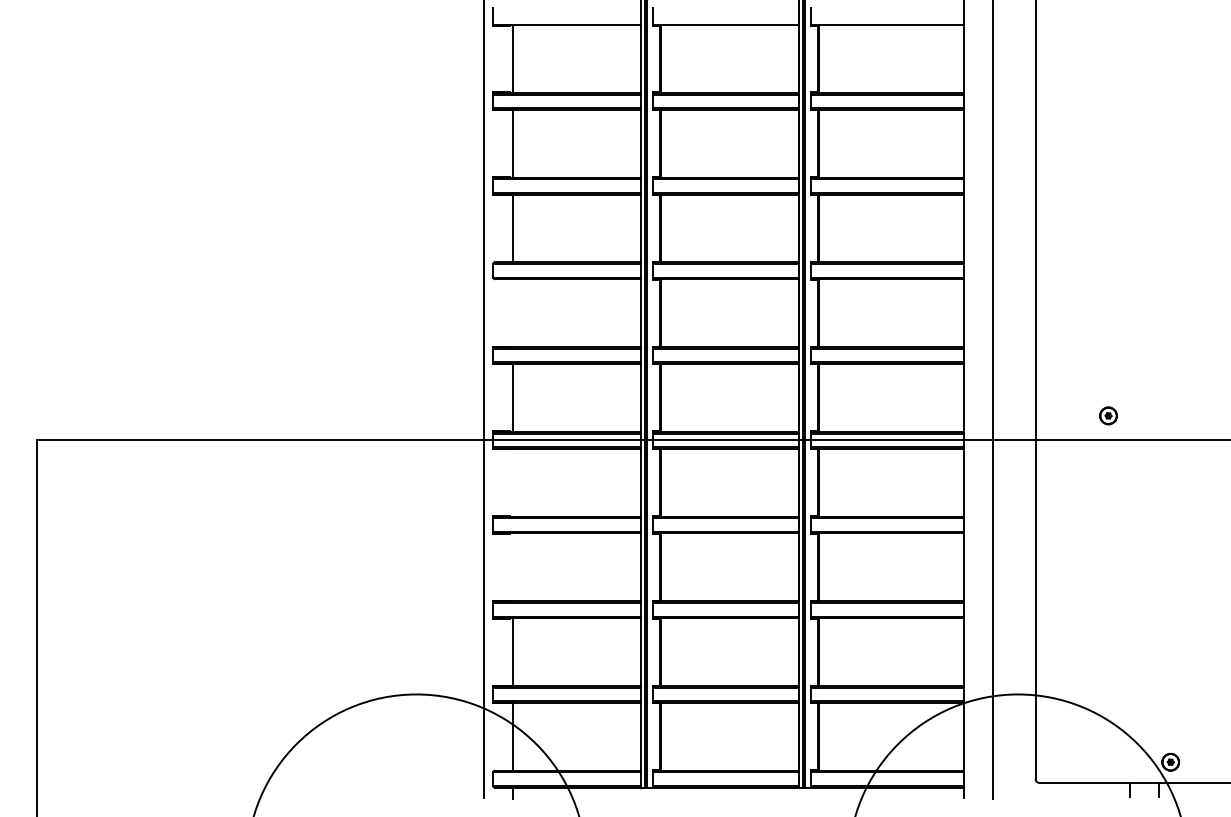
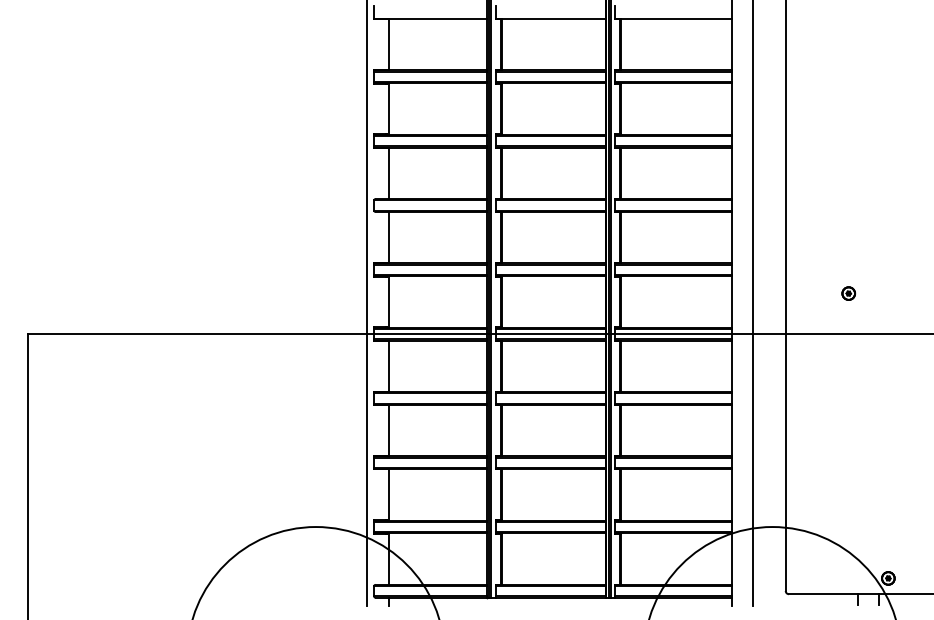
line: (512, 313) -> (388, 237), added
part: (1108, 415) -> (848, 293), moved
line: (512, 482) -> (388, 366), added
line: (512, 567) -> (388, 430), added

